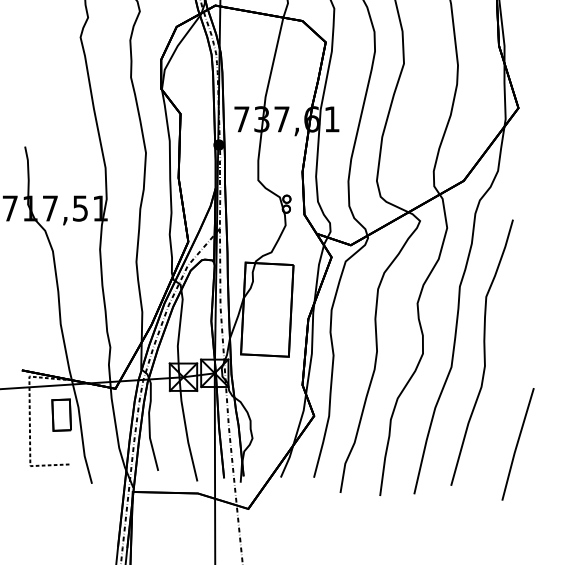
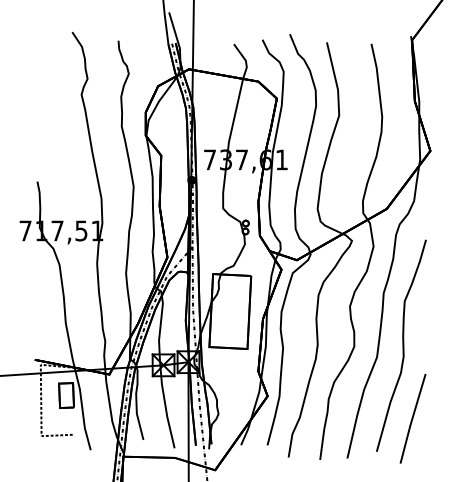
line: (517, 443) -> (412, 418), moved

